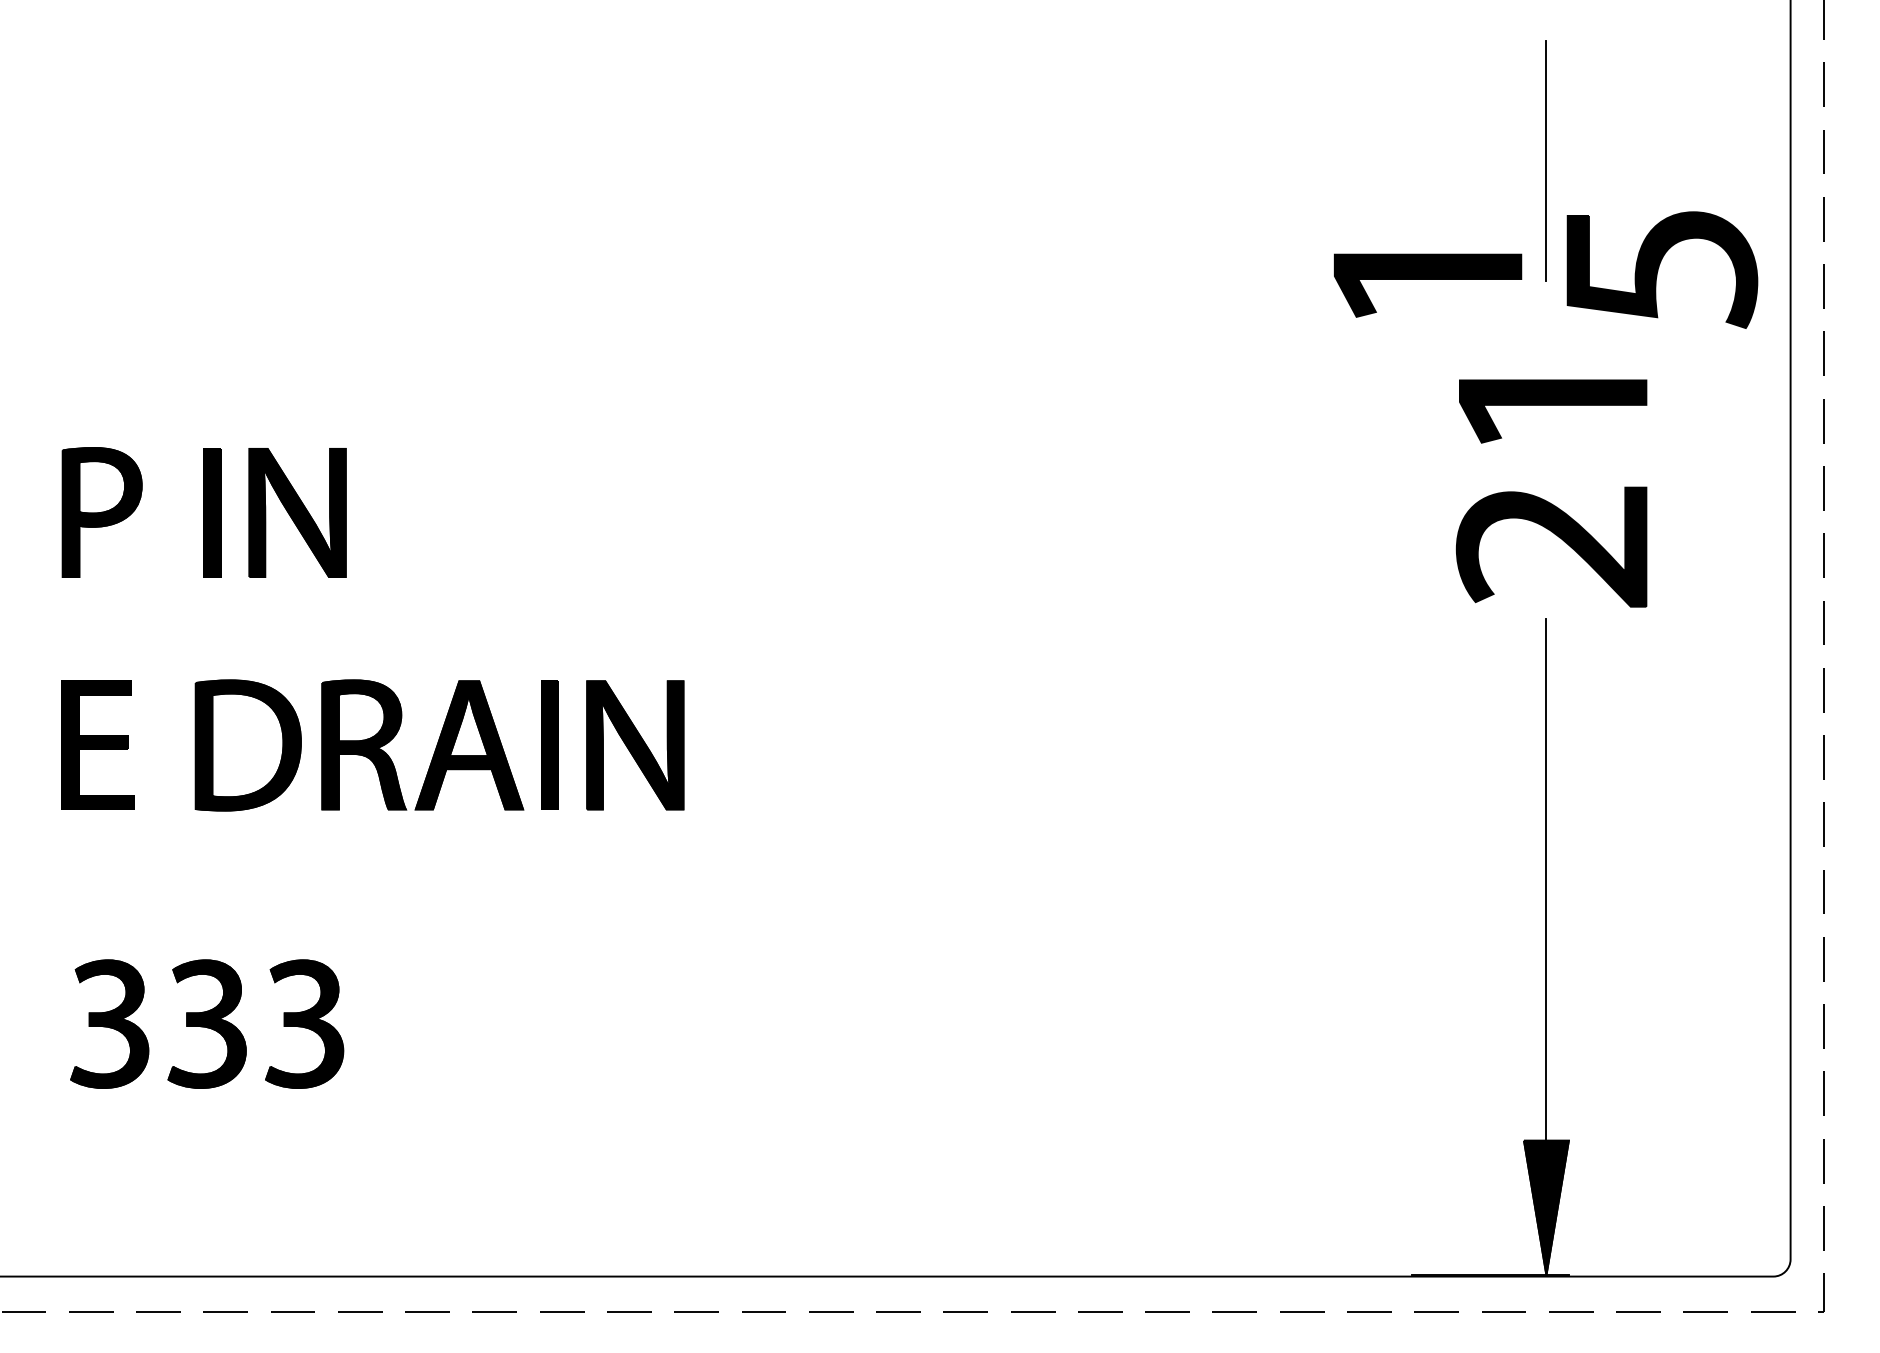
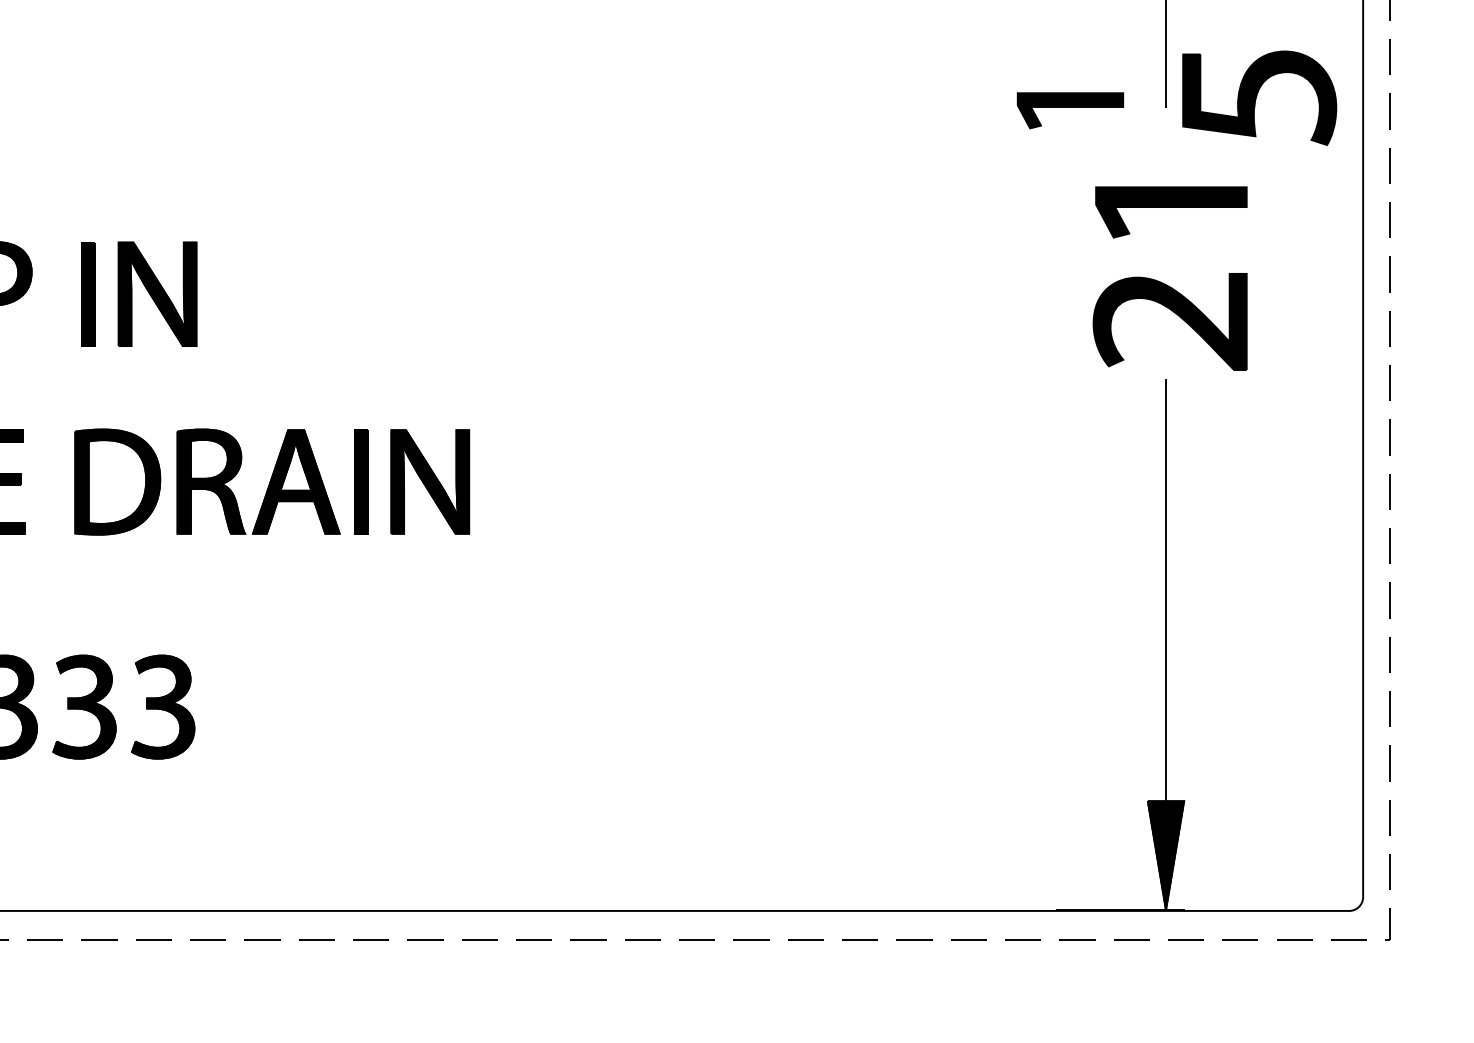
part: (1428, 285) -> (1070, 110), size x0.7

